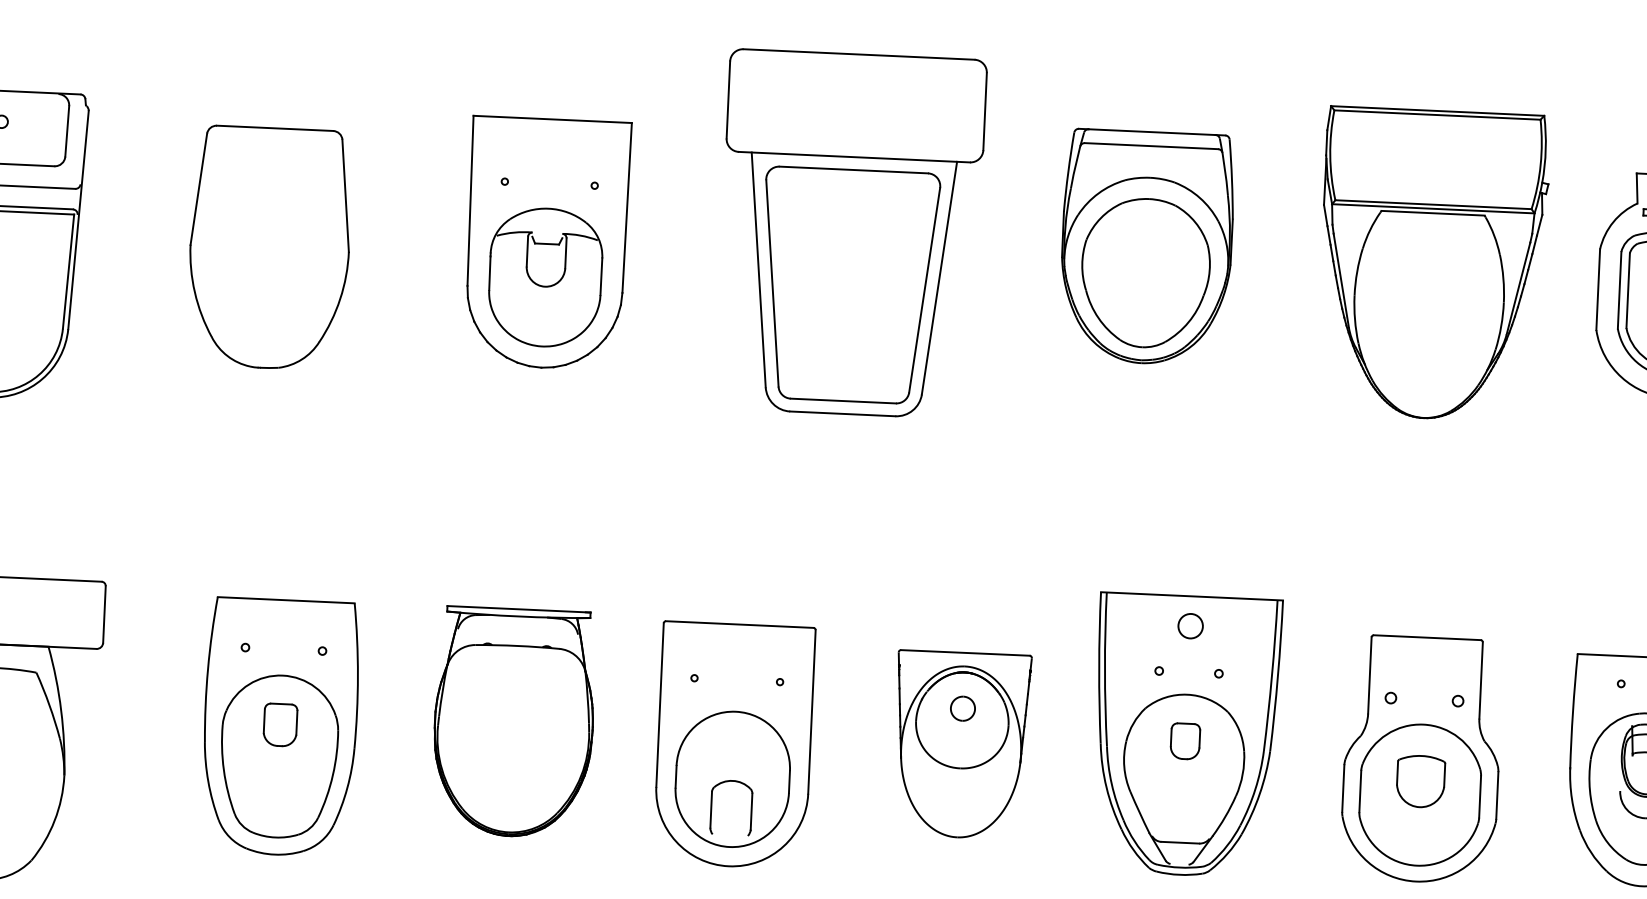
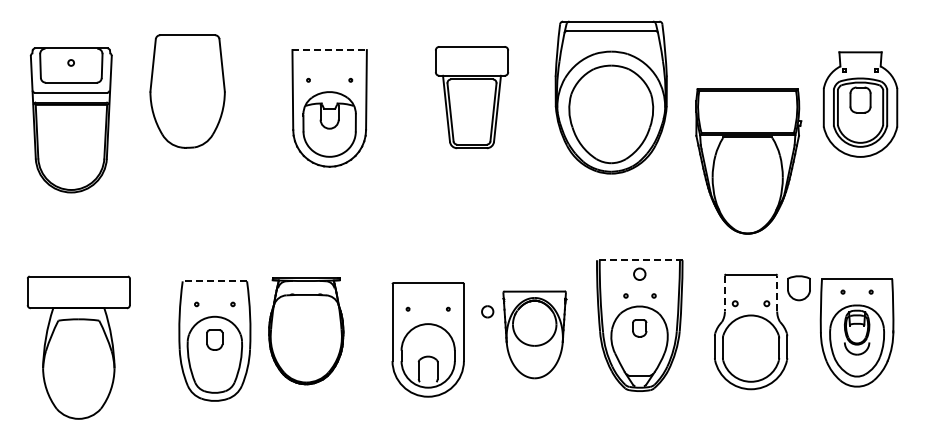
line: (554, 120) -> (330, 50), solid -> dashed
part: (849, 233) -> (471, 97), size x0.6
part: (1145, 247) -> (610, 97), size x1.4
part: (269, 248) -> (187, 91), moved
part: (1432, 264) -> (748, 161), moved
line: (1191, 596) -> (639, 260), solid -> dashed
line: (285, 600) -> (214, 281), solid -> dashed
line: (1369, 675) -> (724, 293), solid -> dashed
line: (1481, 680) -> (777, 293), solid -> dashed
part: (962, 707) -> (487, 311), moved
part: (514, 723) -> (306, 331), moved
part: (1419, 782) -> (798, 288), moved

